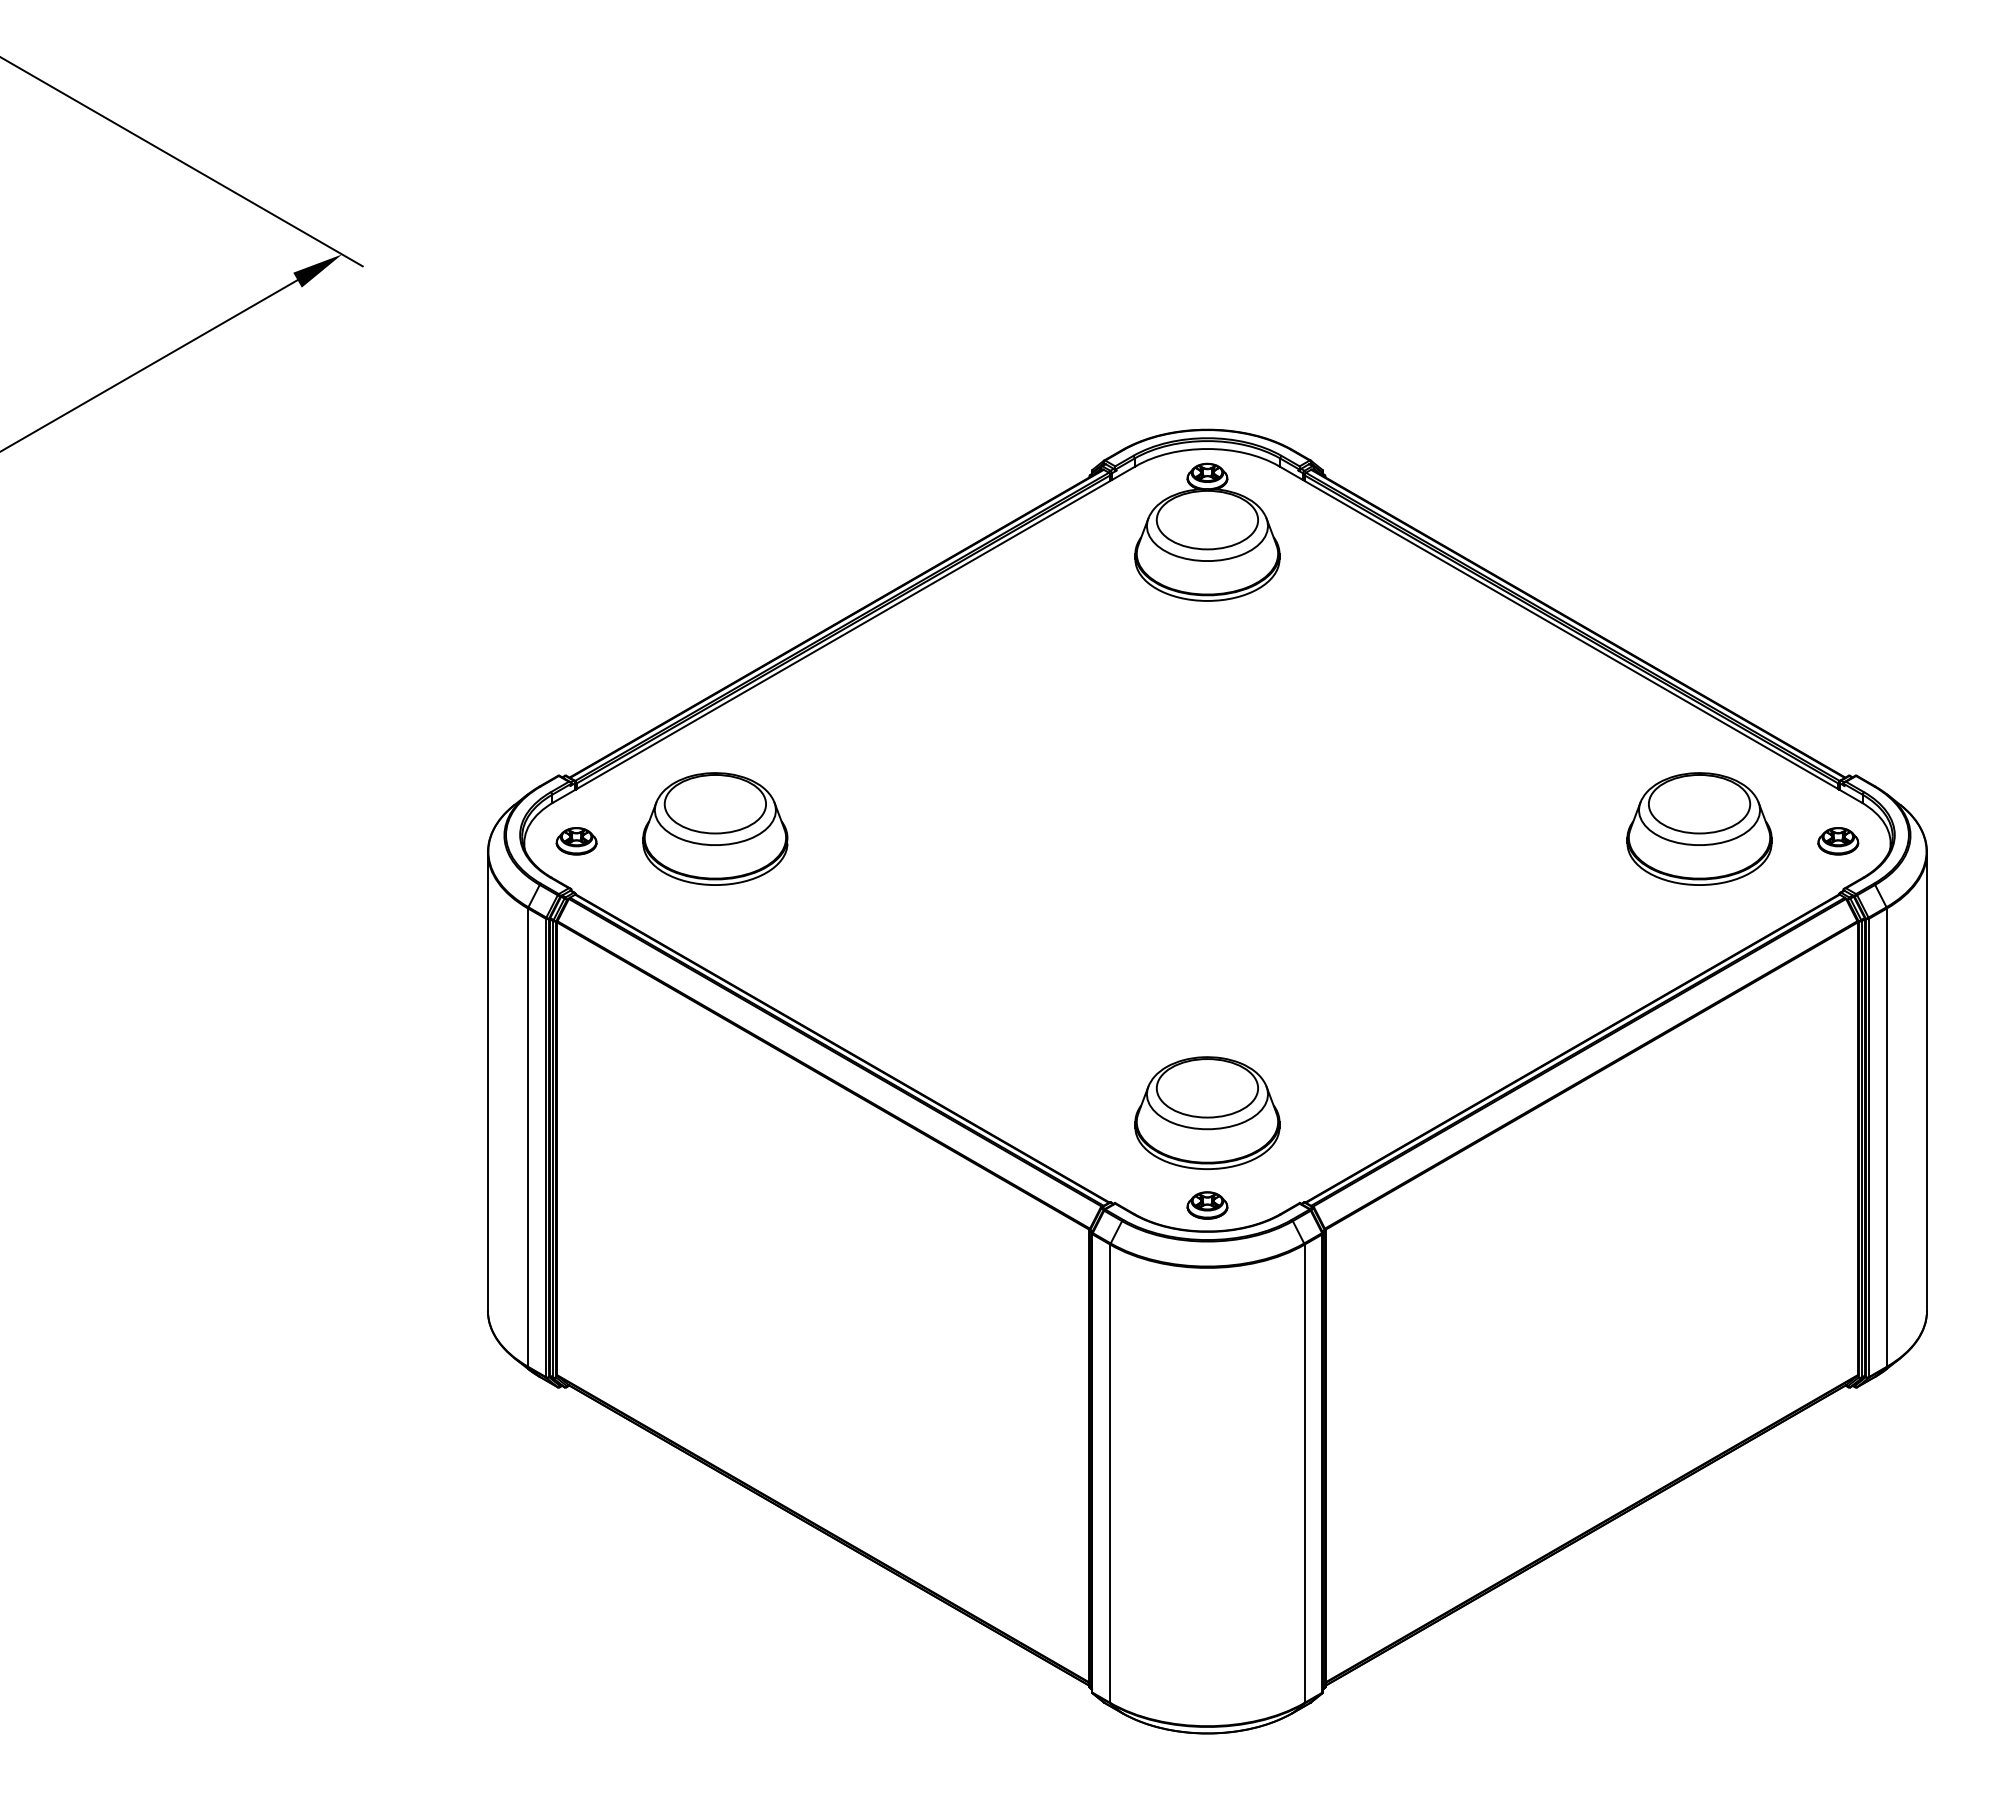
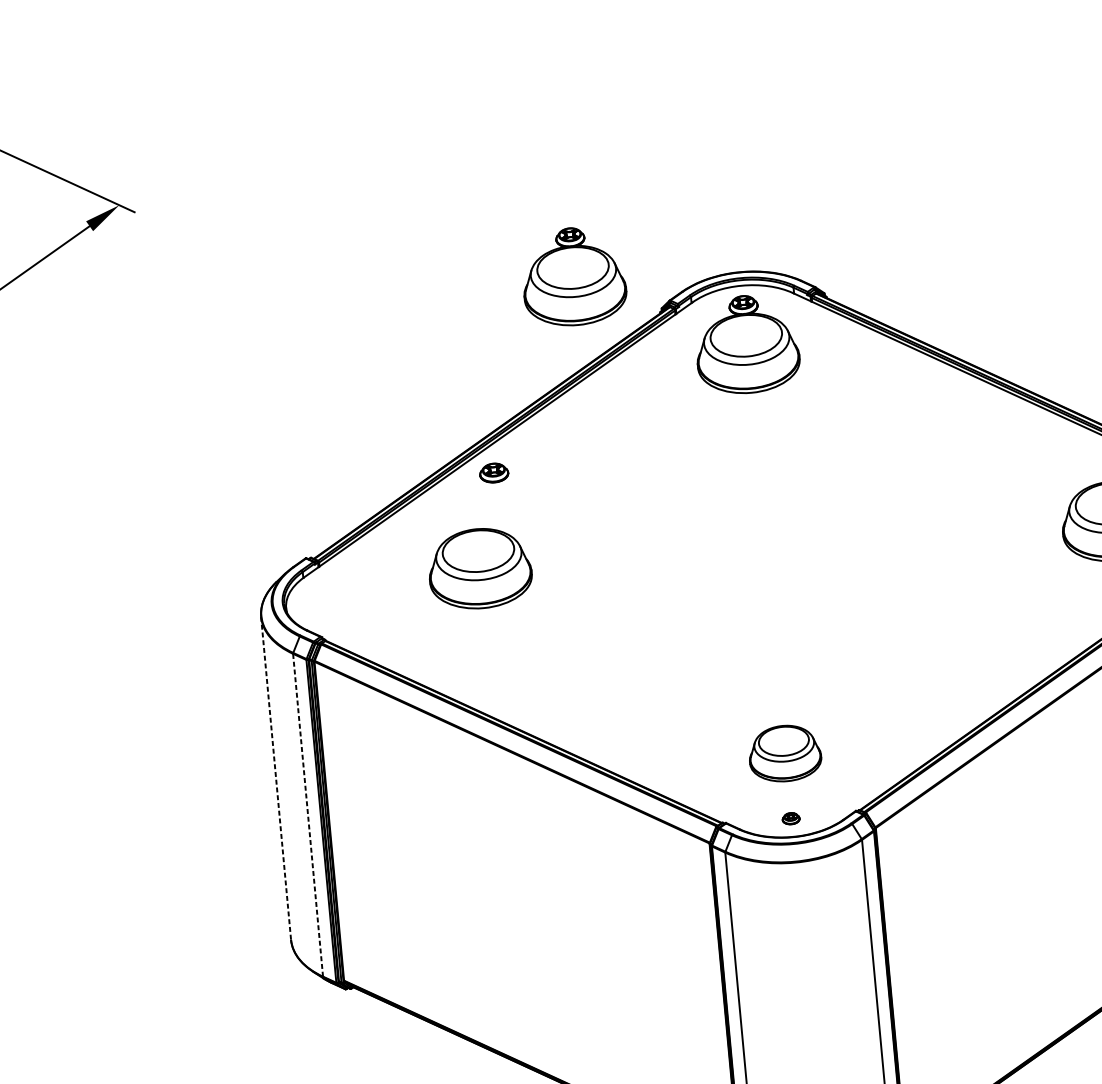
part: (972, 413) -> (573, 276), added
part: (715, 828) -> (480, 568), moved
part: (576, 841) -> (494, 473), moved
line: (487, 1082) -> (275, 779), solid -> dashed
part: (1207, 1112) -> (785, 753), size x0.7
line: (528, 1137) -> (308, 815), solid -> dashed
part: (1207, 1205) -> (791, 818), size x0.6

